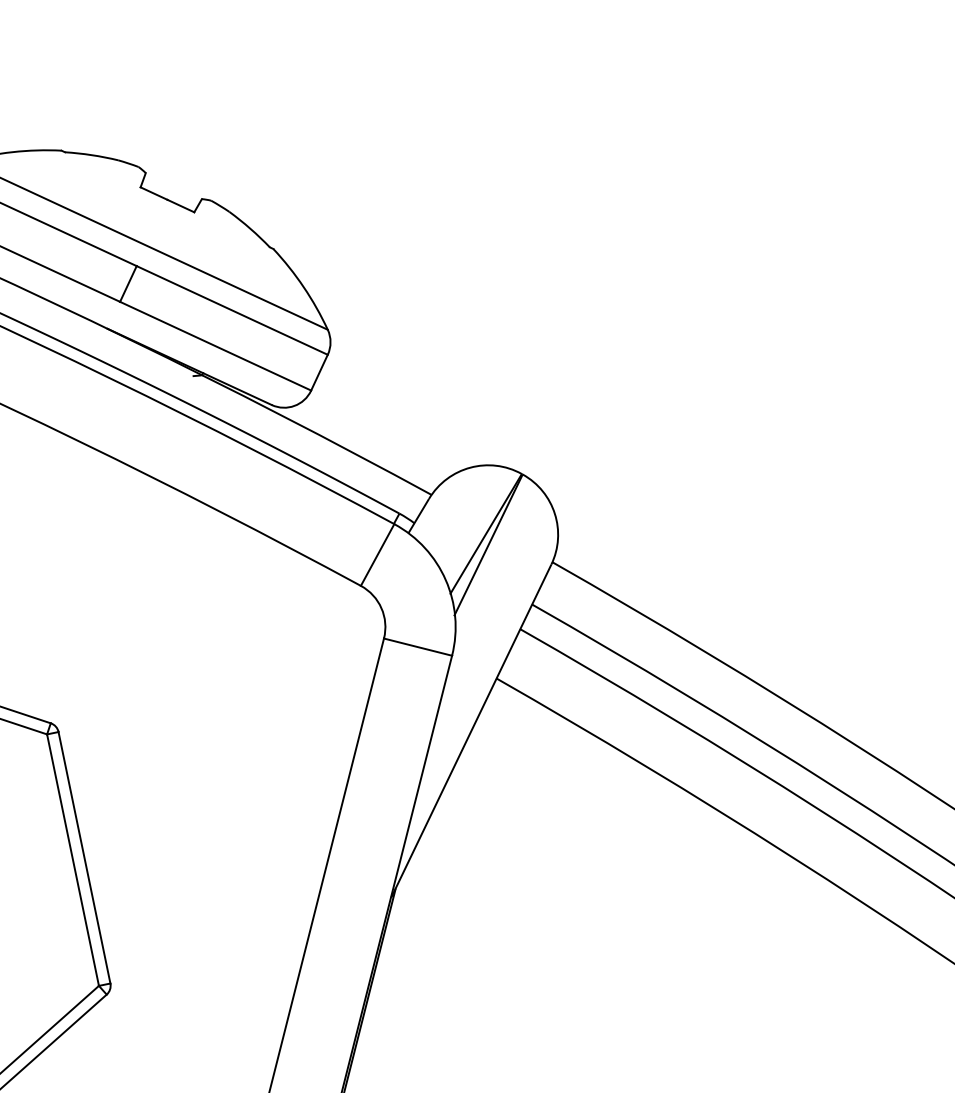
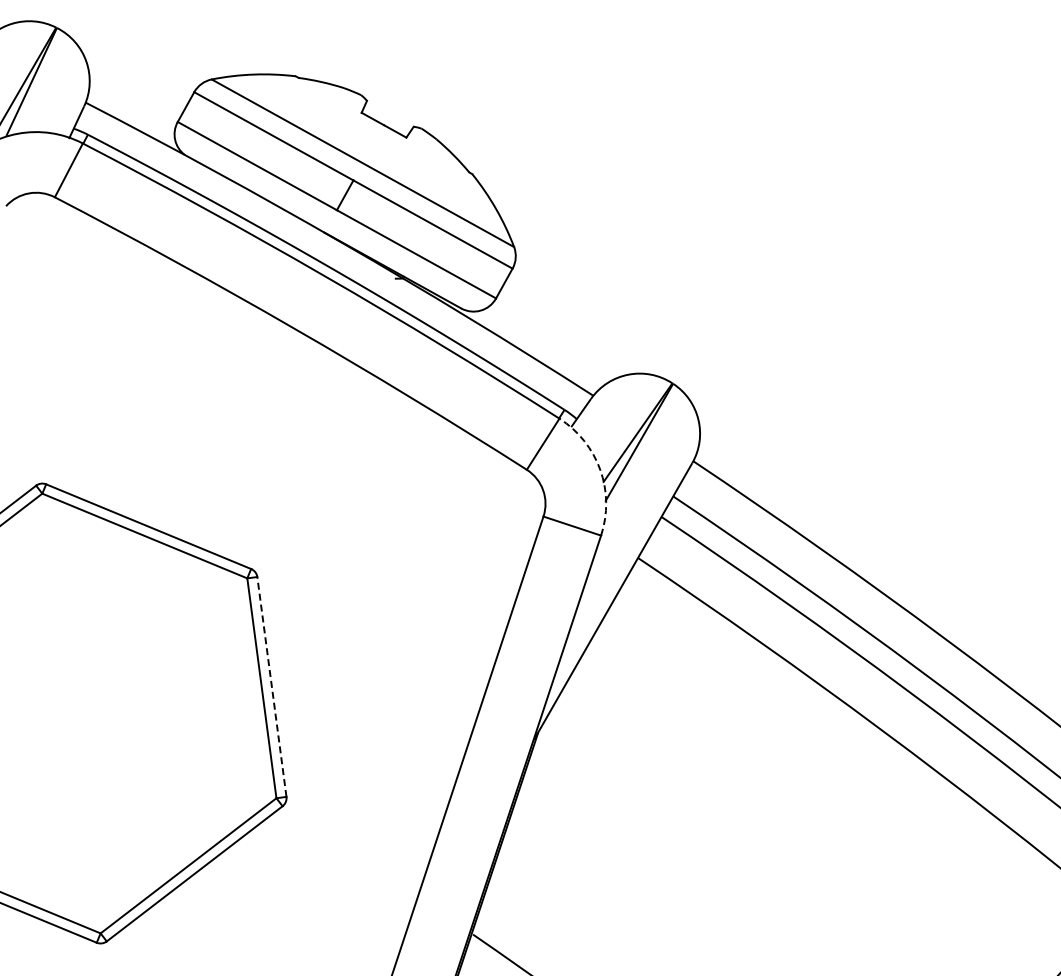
arc: (445, 579) -> (600, 469), solid -> dashed
line: (83, 857) -> (271, 686), solid -> dashed

